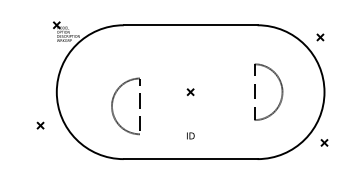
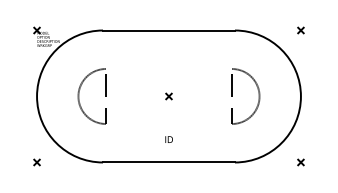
part: (319, 37) -> (300, 30), moved
part: (113, 106) -> (79, 96), moved
part: (40, 125) -> (36, 162), moved
part: (324, 142) -> (300, 162), moved

